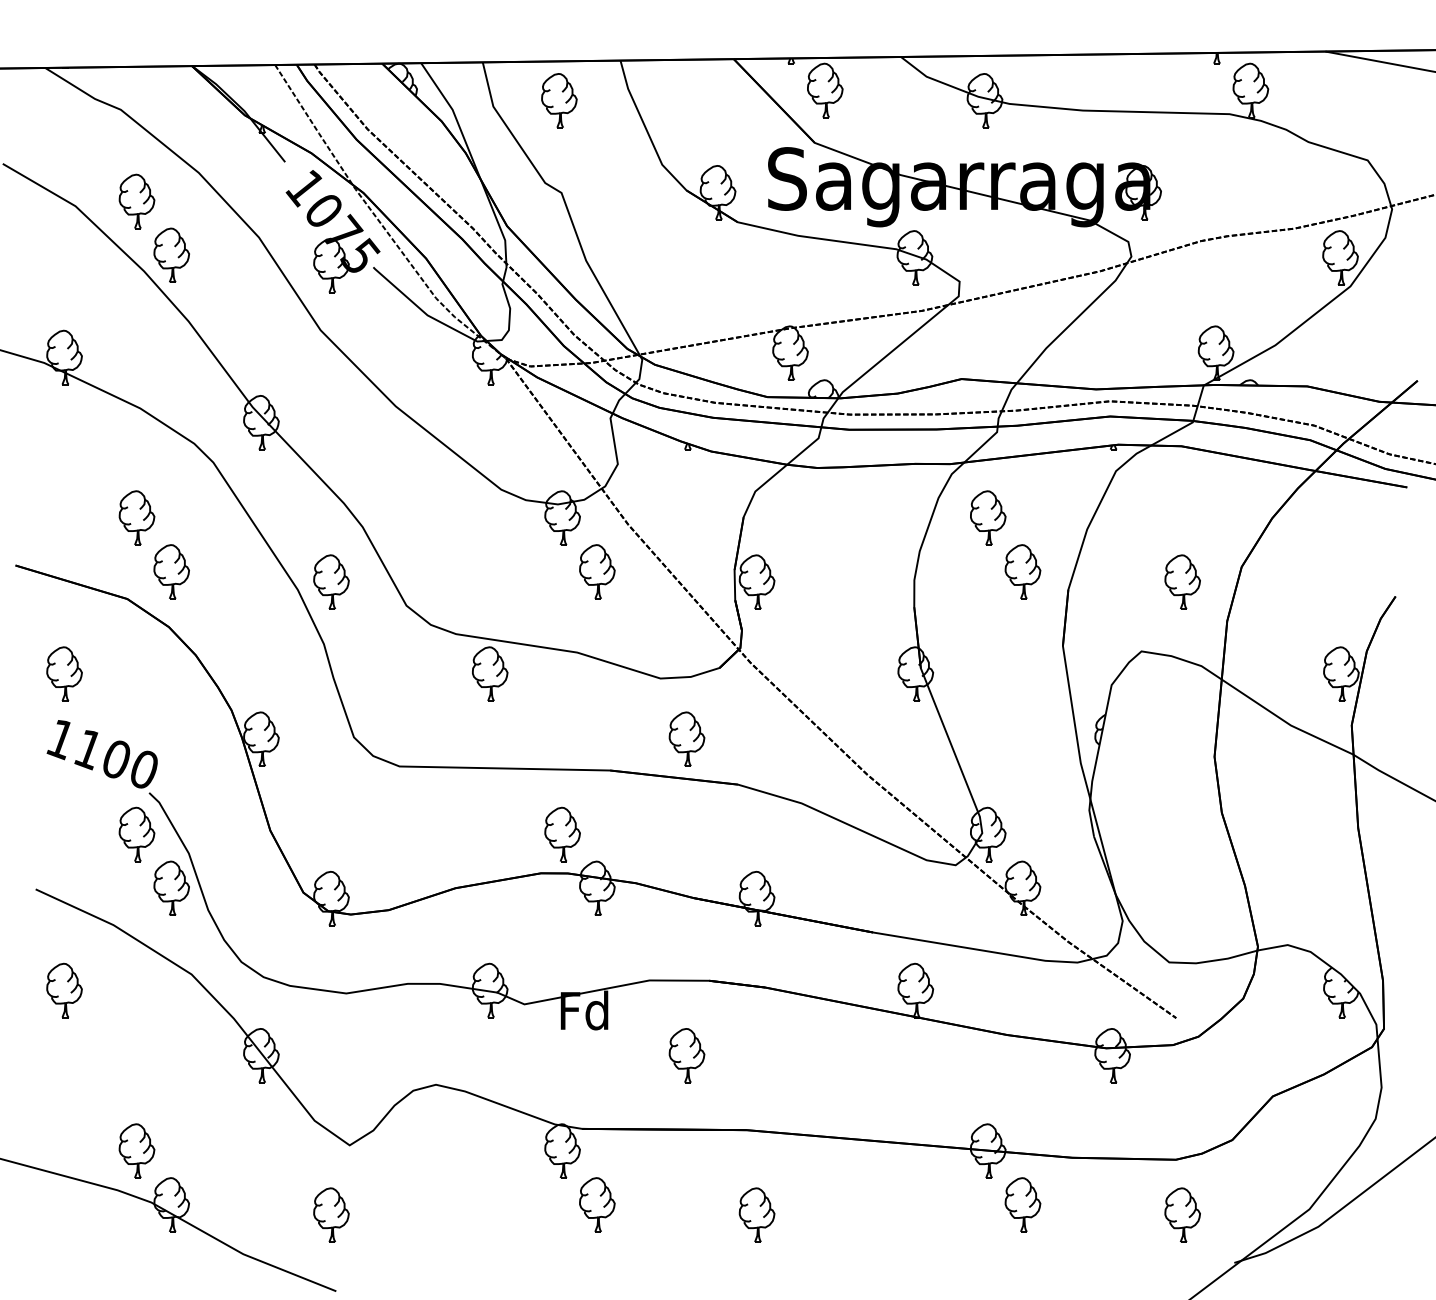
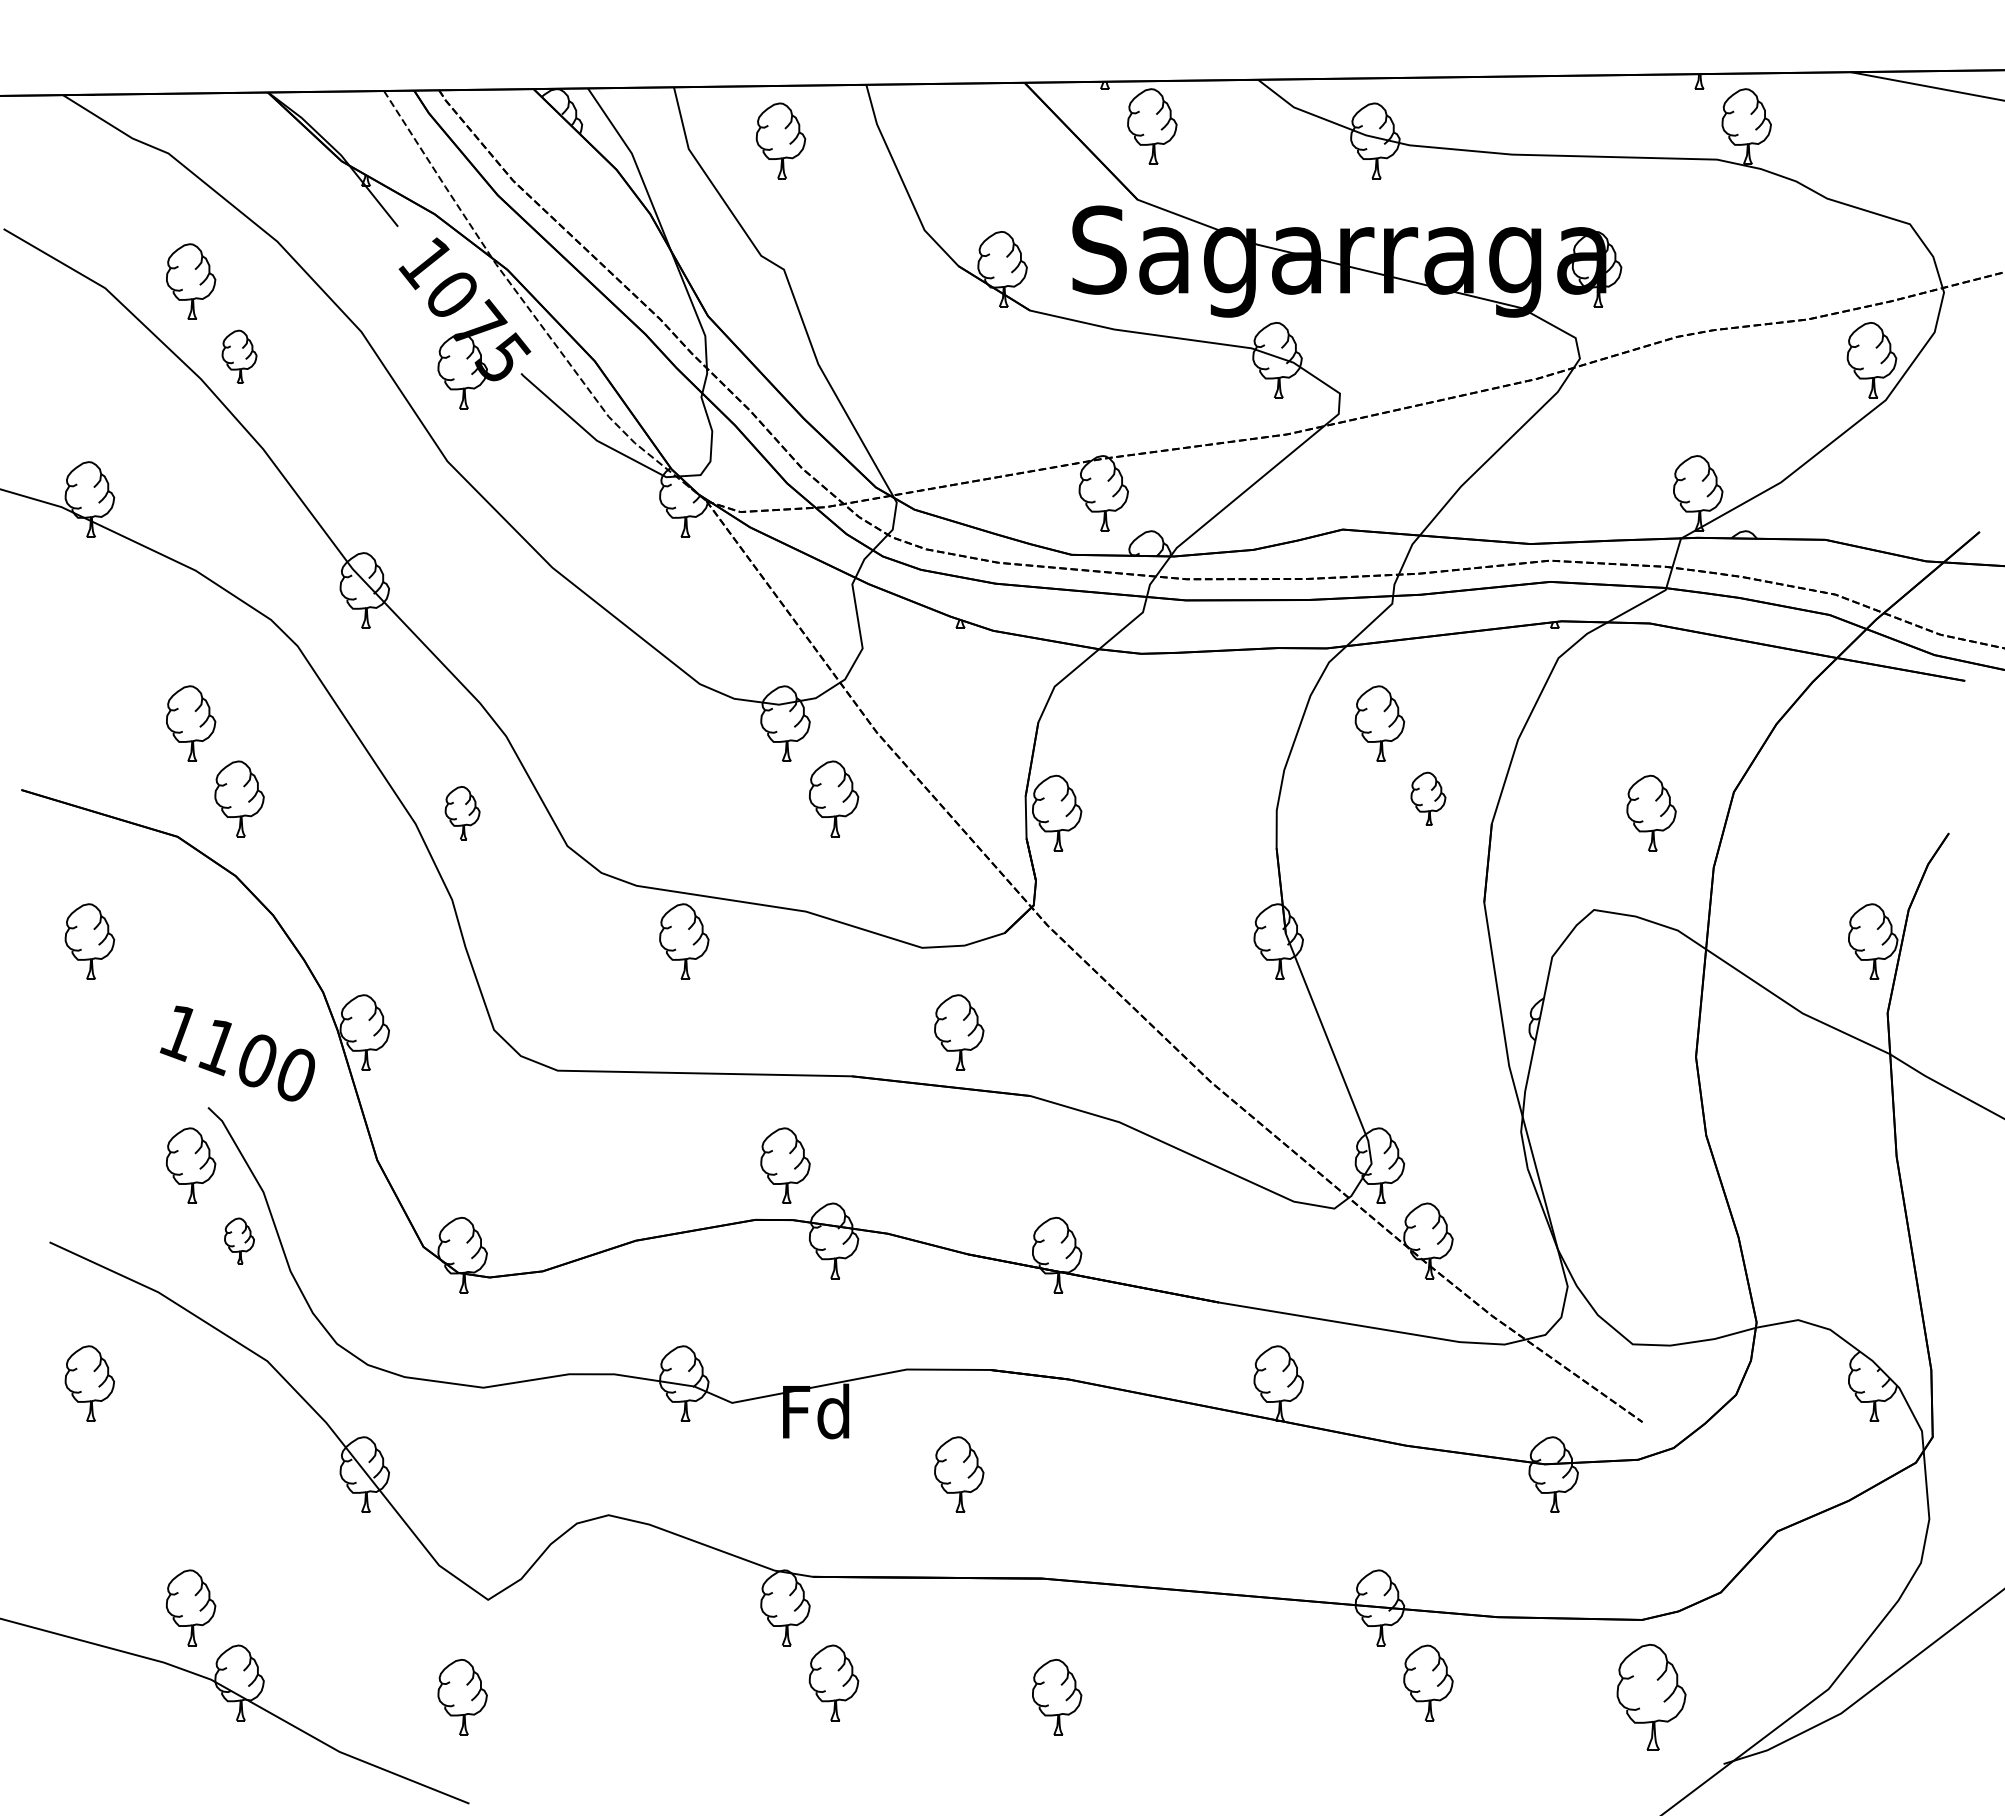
part: (171, 255) -> (239, 356), size x0.7
part: (1023, 571) -> (1428, 798), size x0.7
part: (331, 581) -> (462, 812), size x0.7
text: (101, 754) -> (236, 1053), moved
part: (171, 888) -> (239, 1240), size x0.6
part: (1182, 1215) -> (1651, 1697), size x1.4

